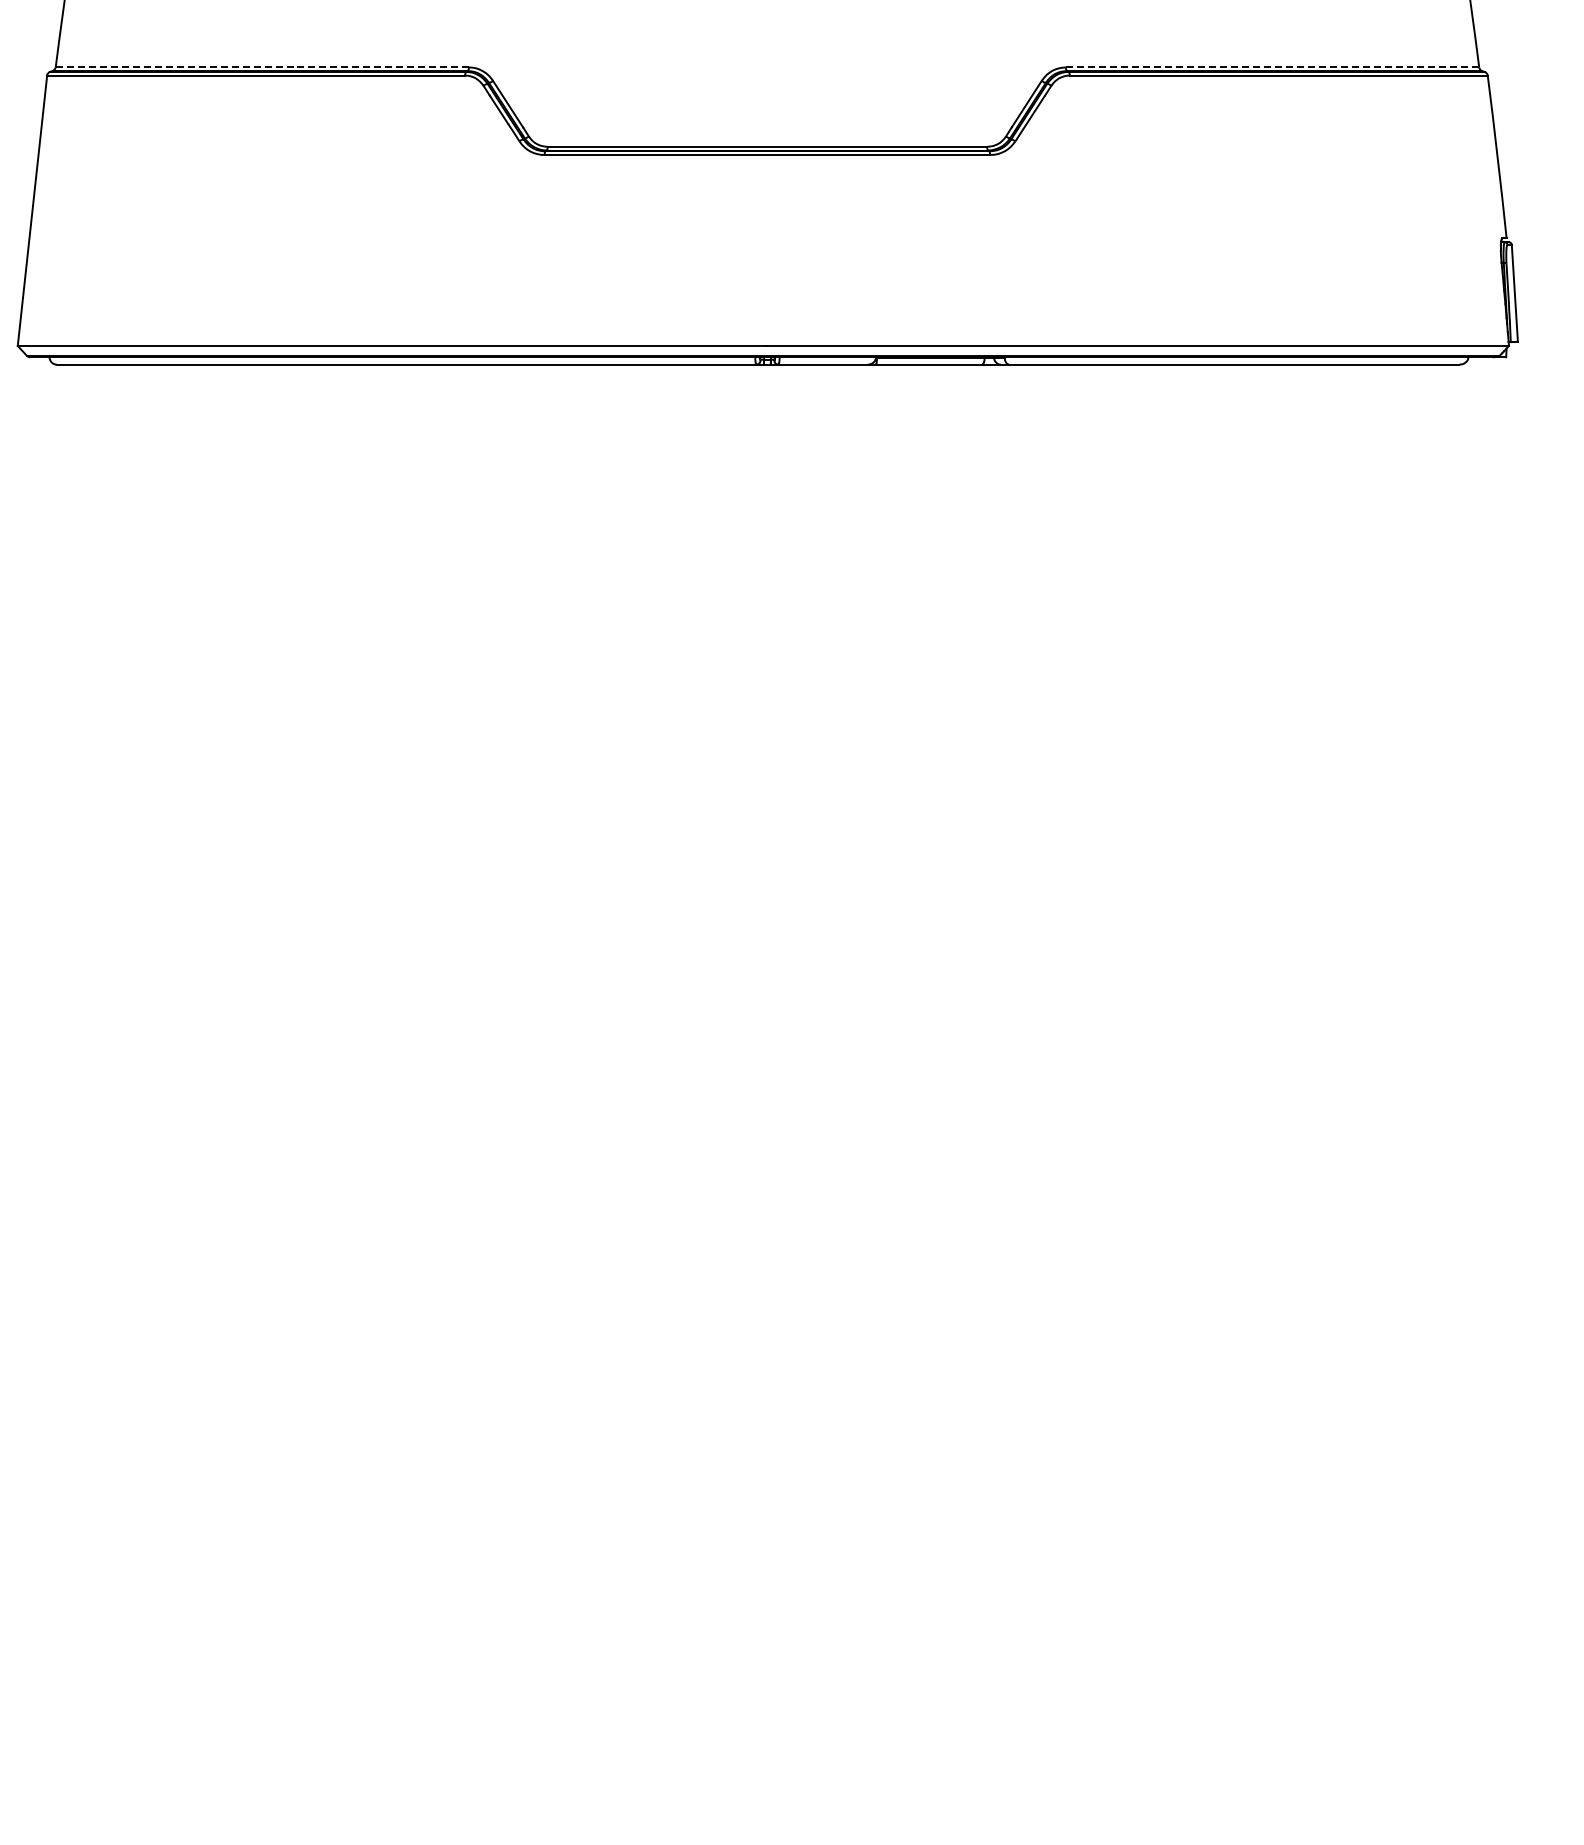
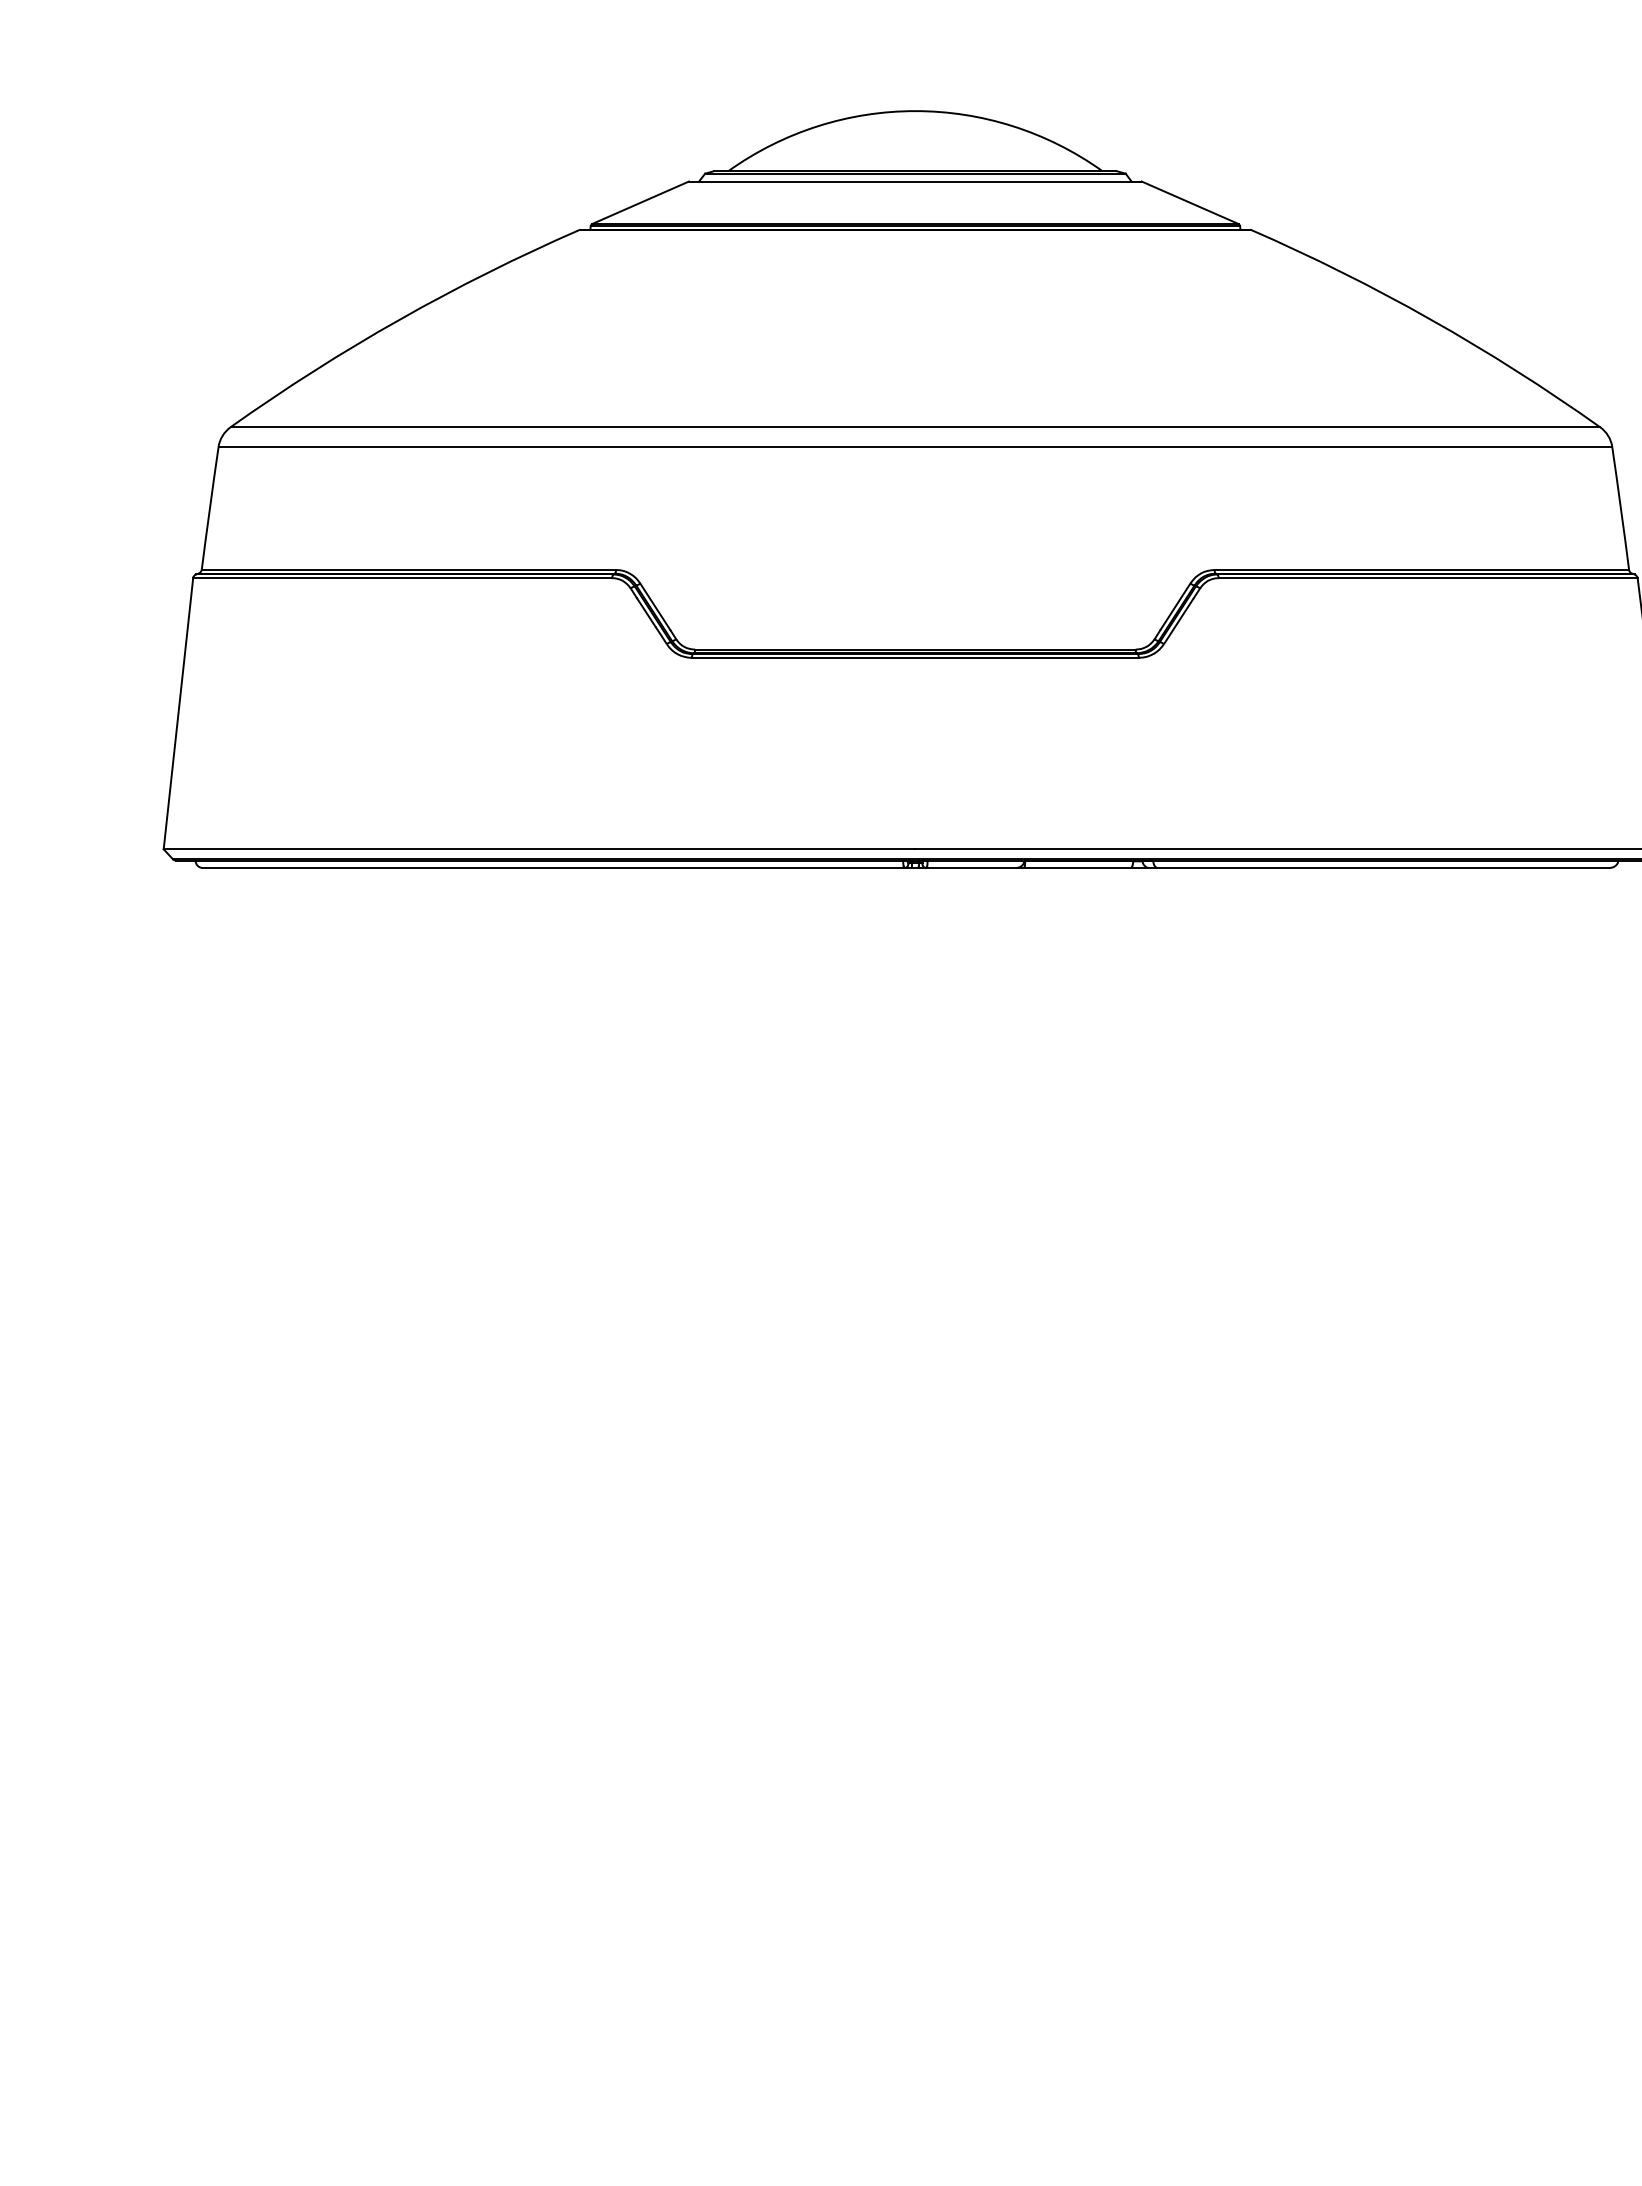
line: (261, 66) -> (408, 569), dashed -> solid
line: (1272, 66) -> (1421, 569), dashed -> solid

